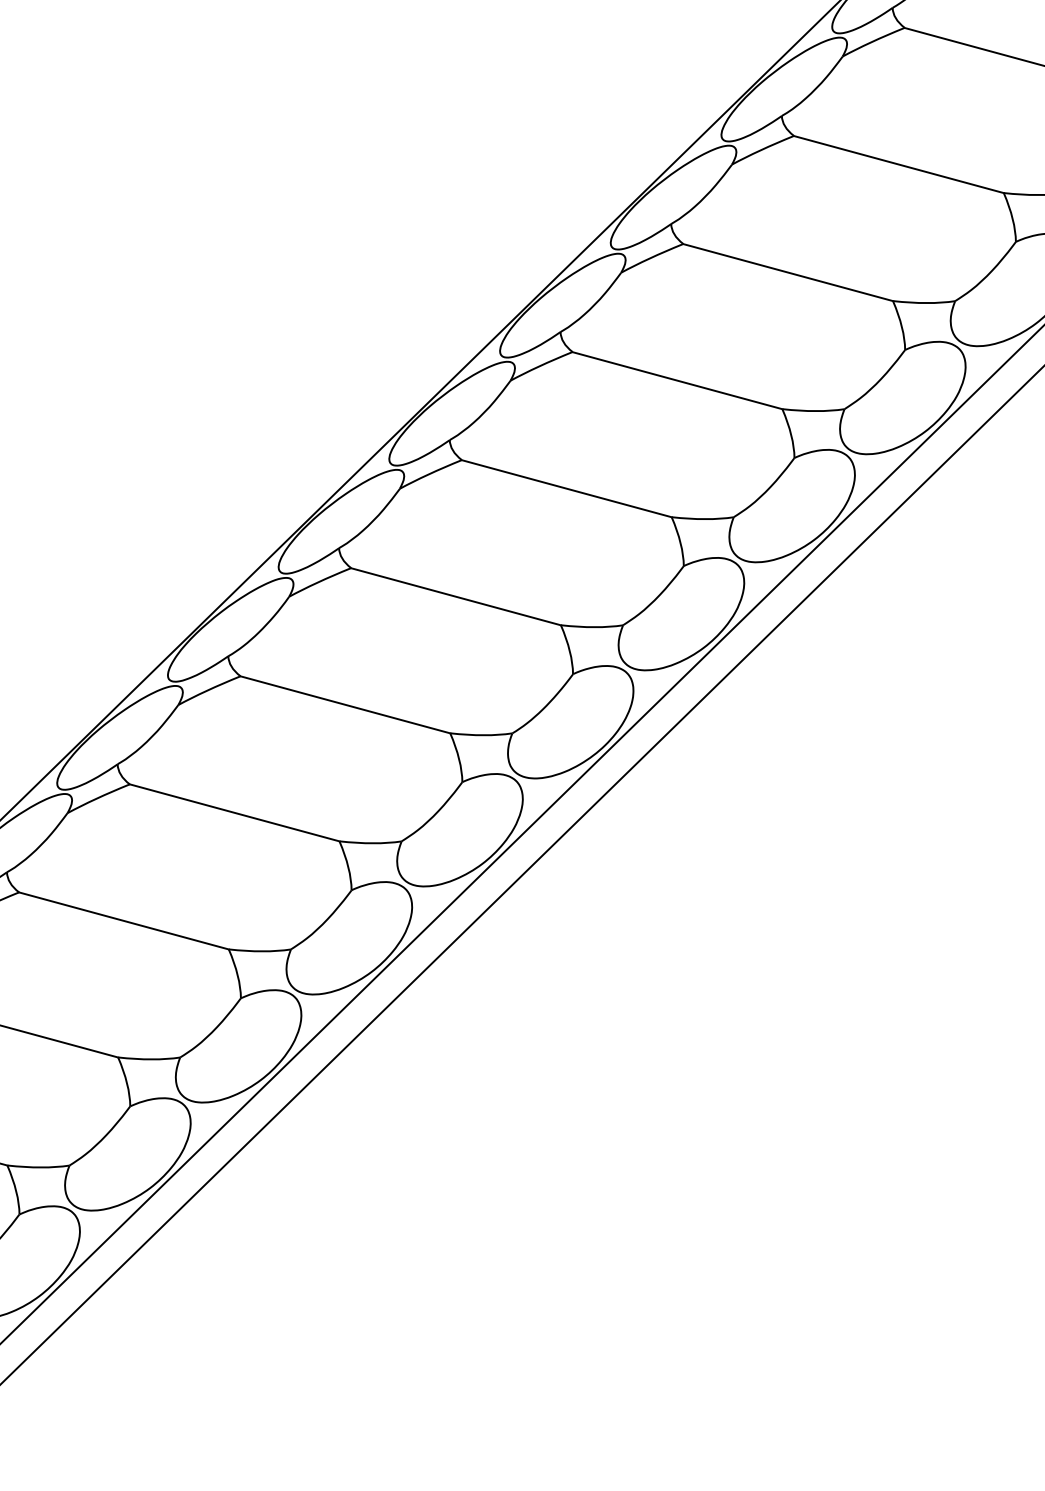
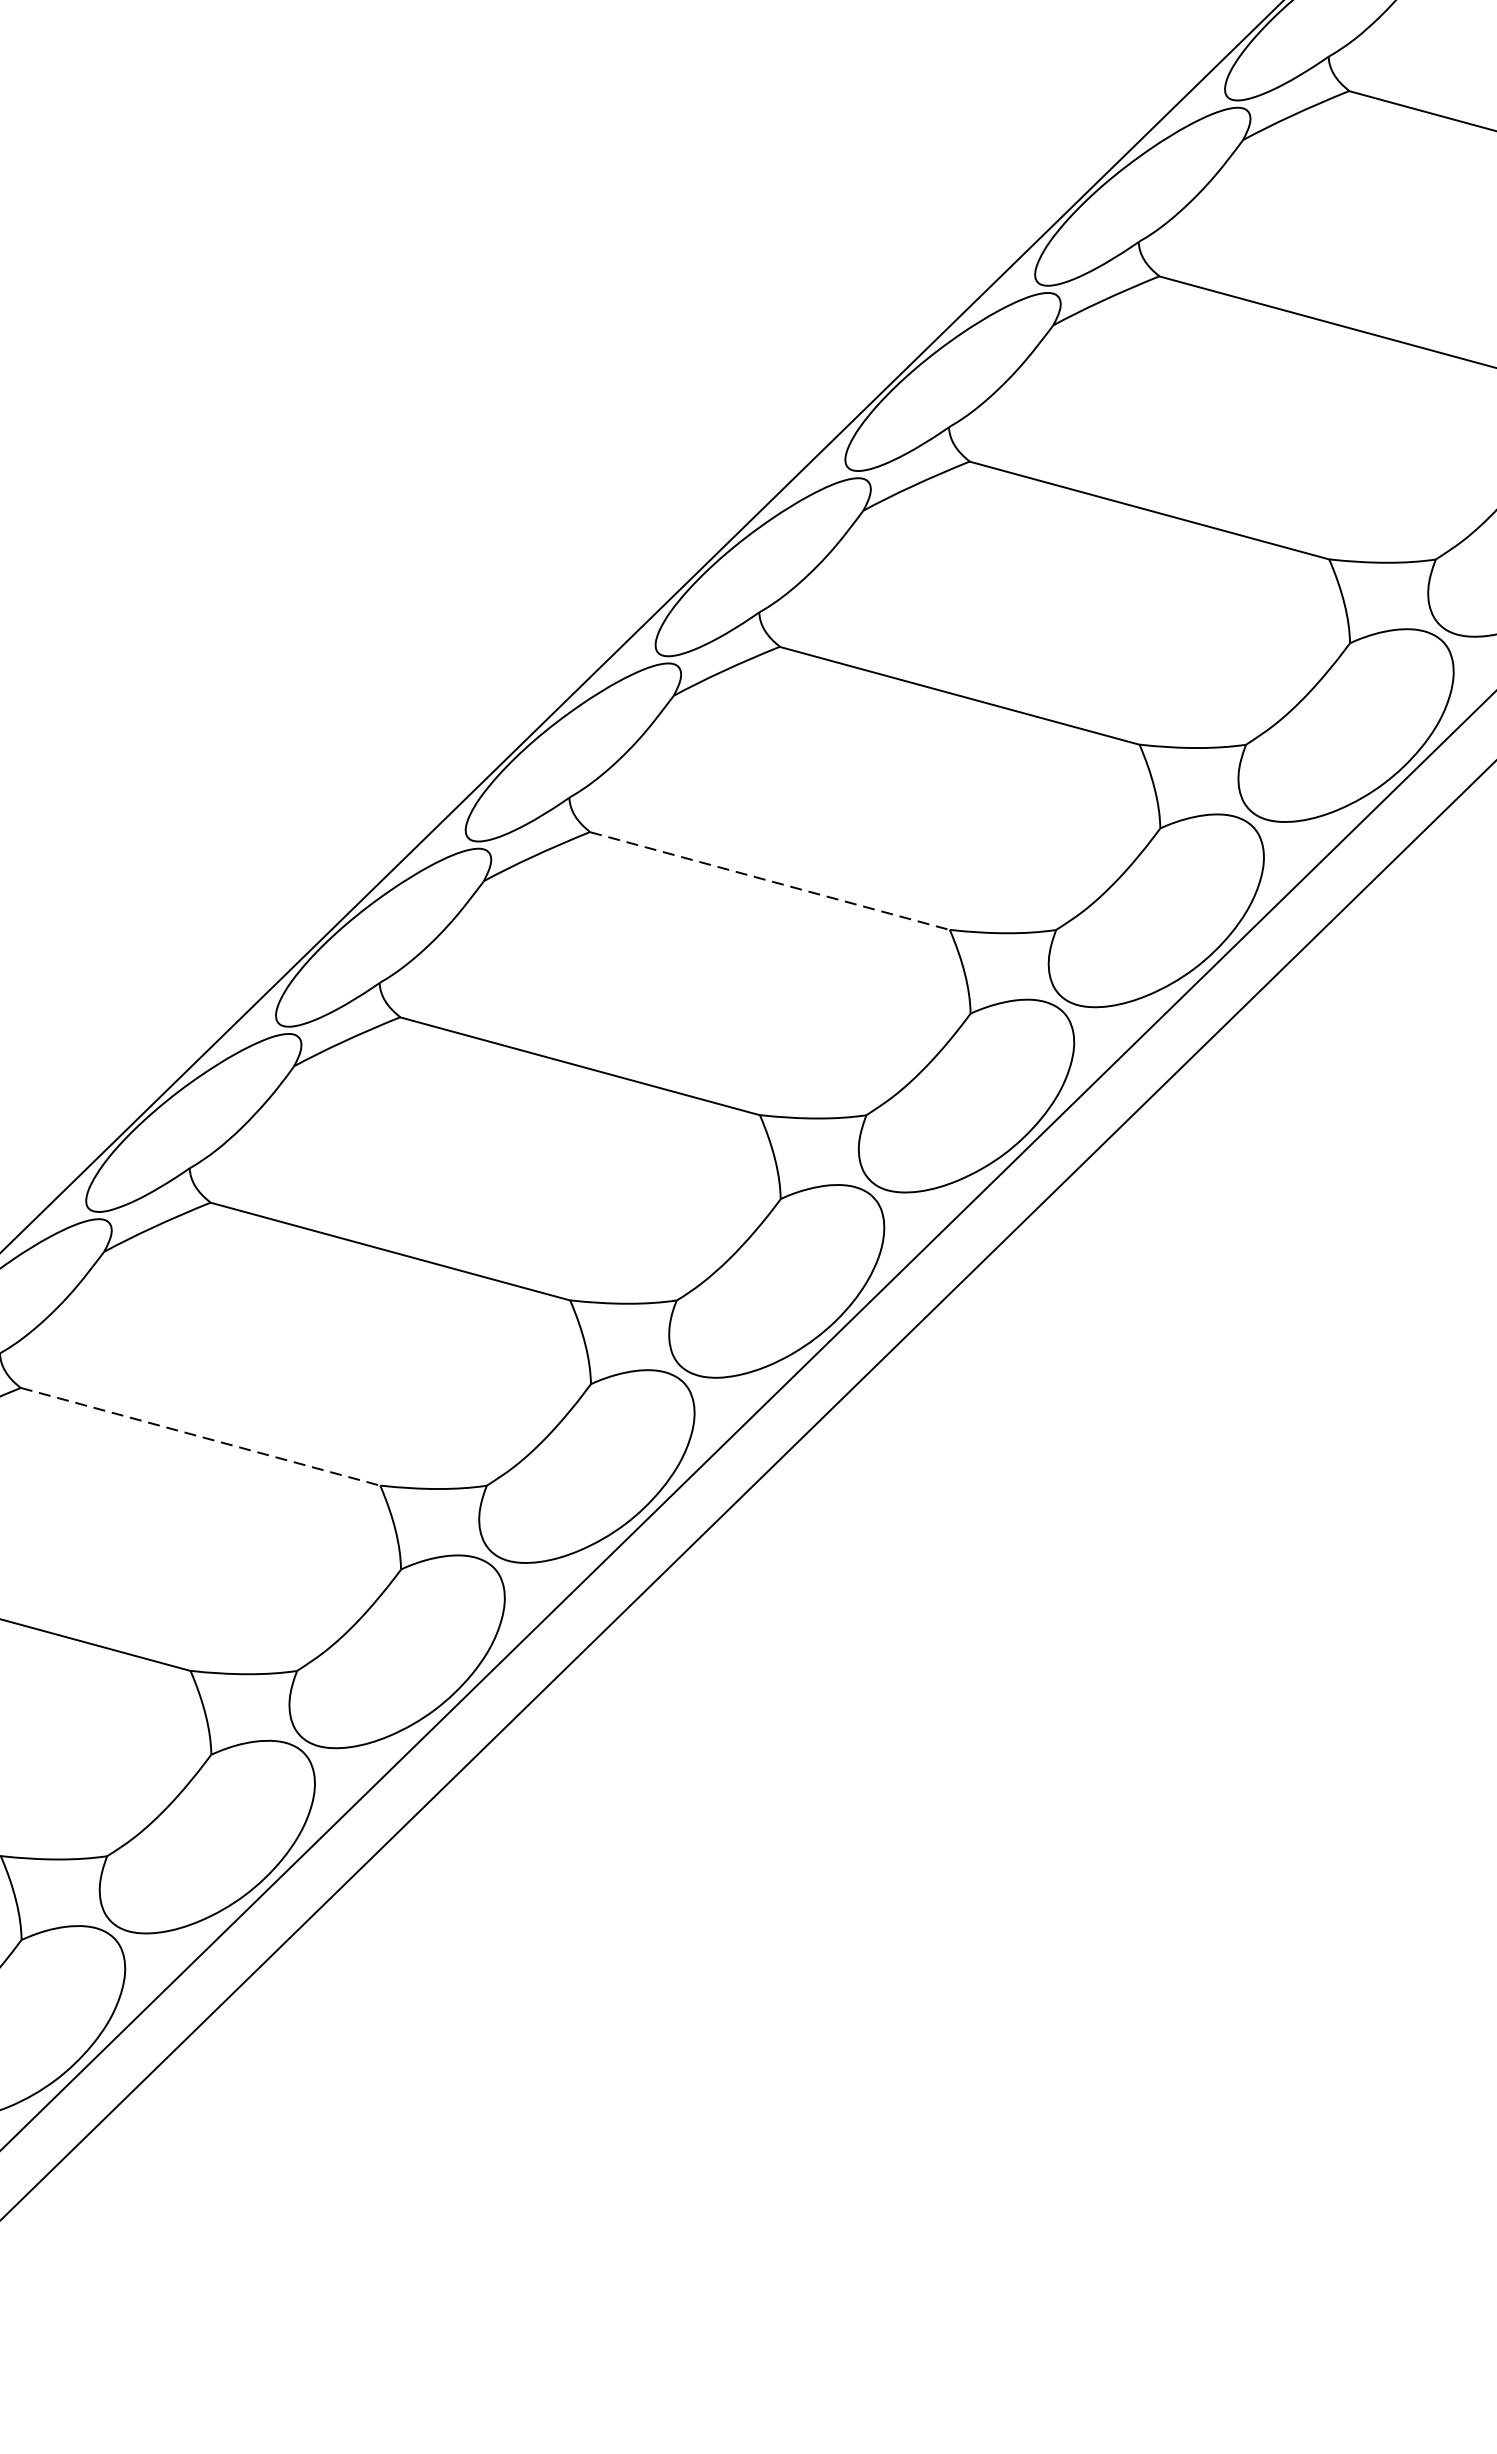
line: (566, 488) -> (769, 880), solid -> dashed
line: (234, 812) -> (200, 1436), solid -> dashed

